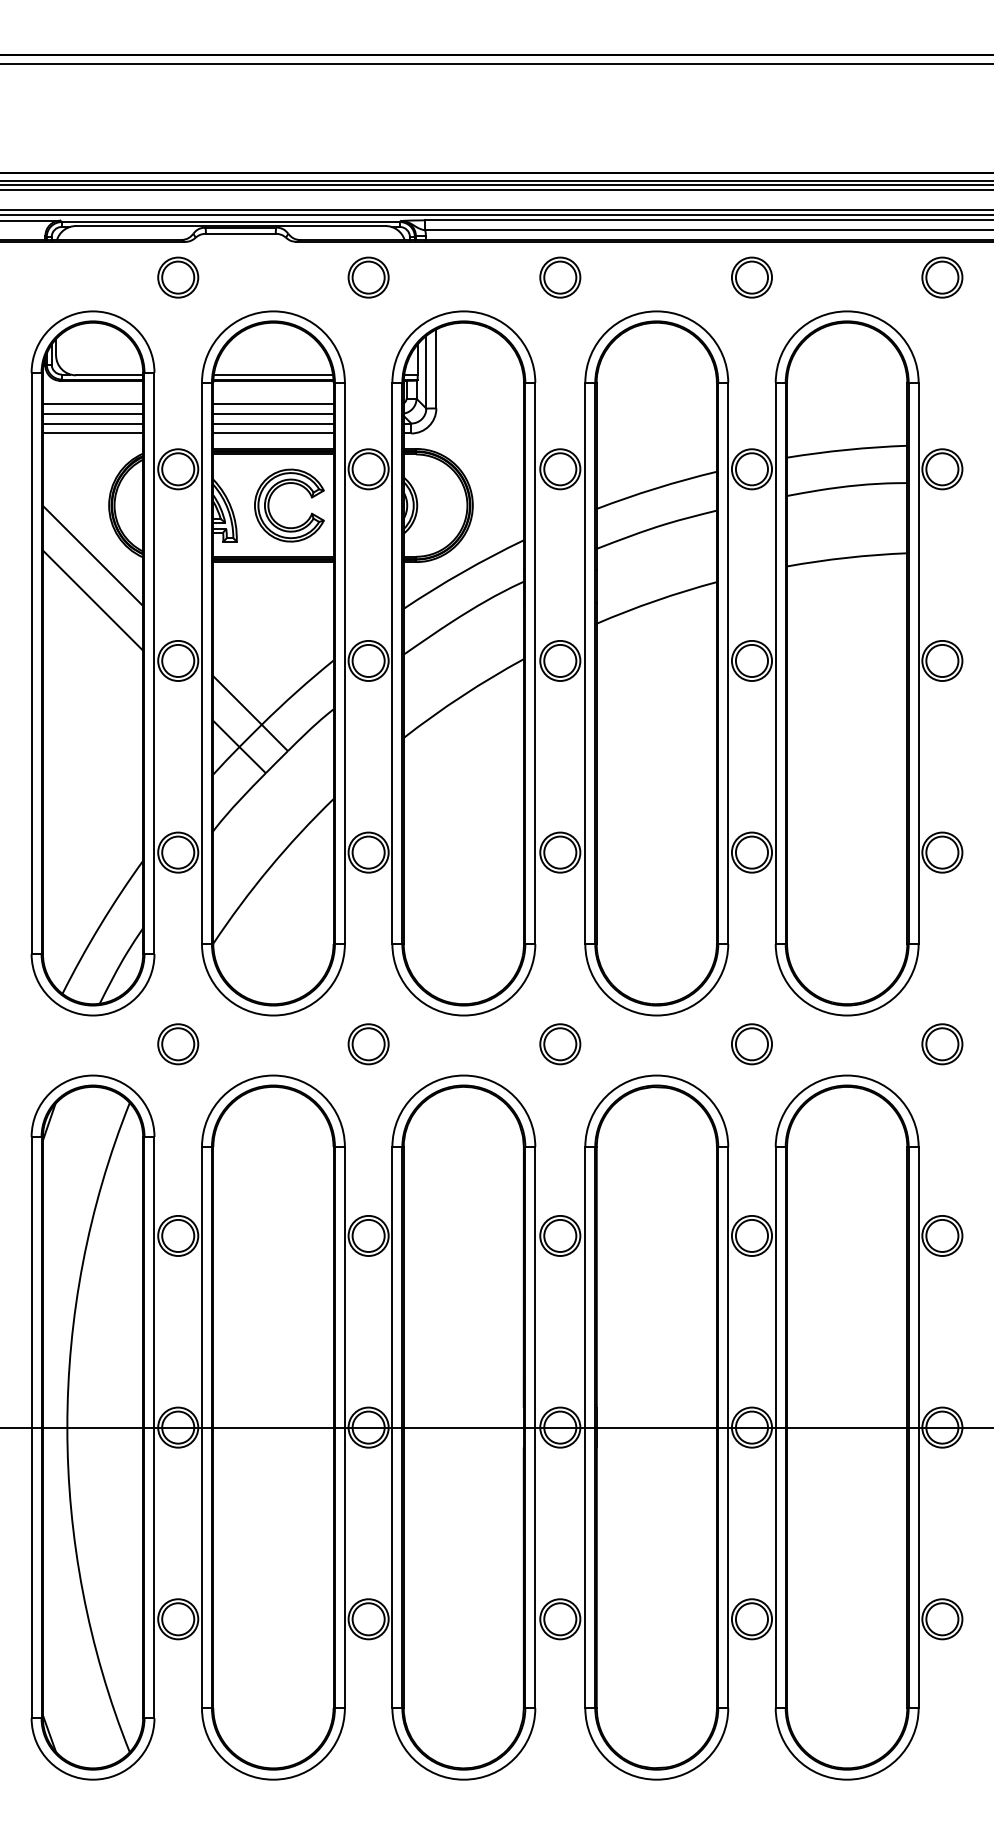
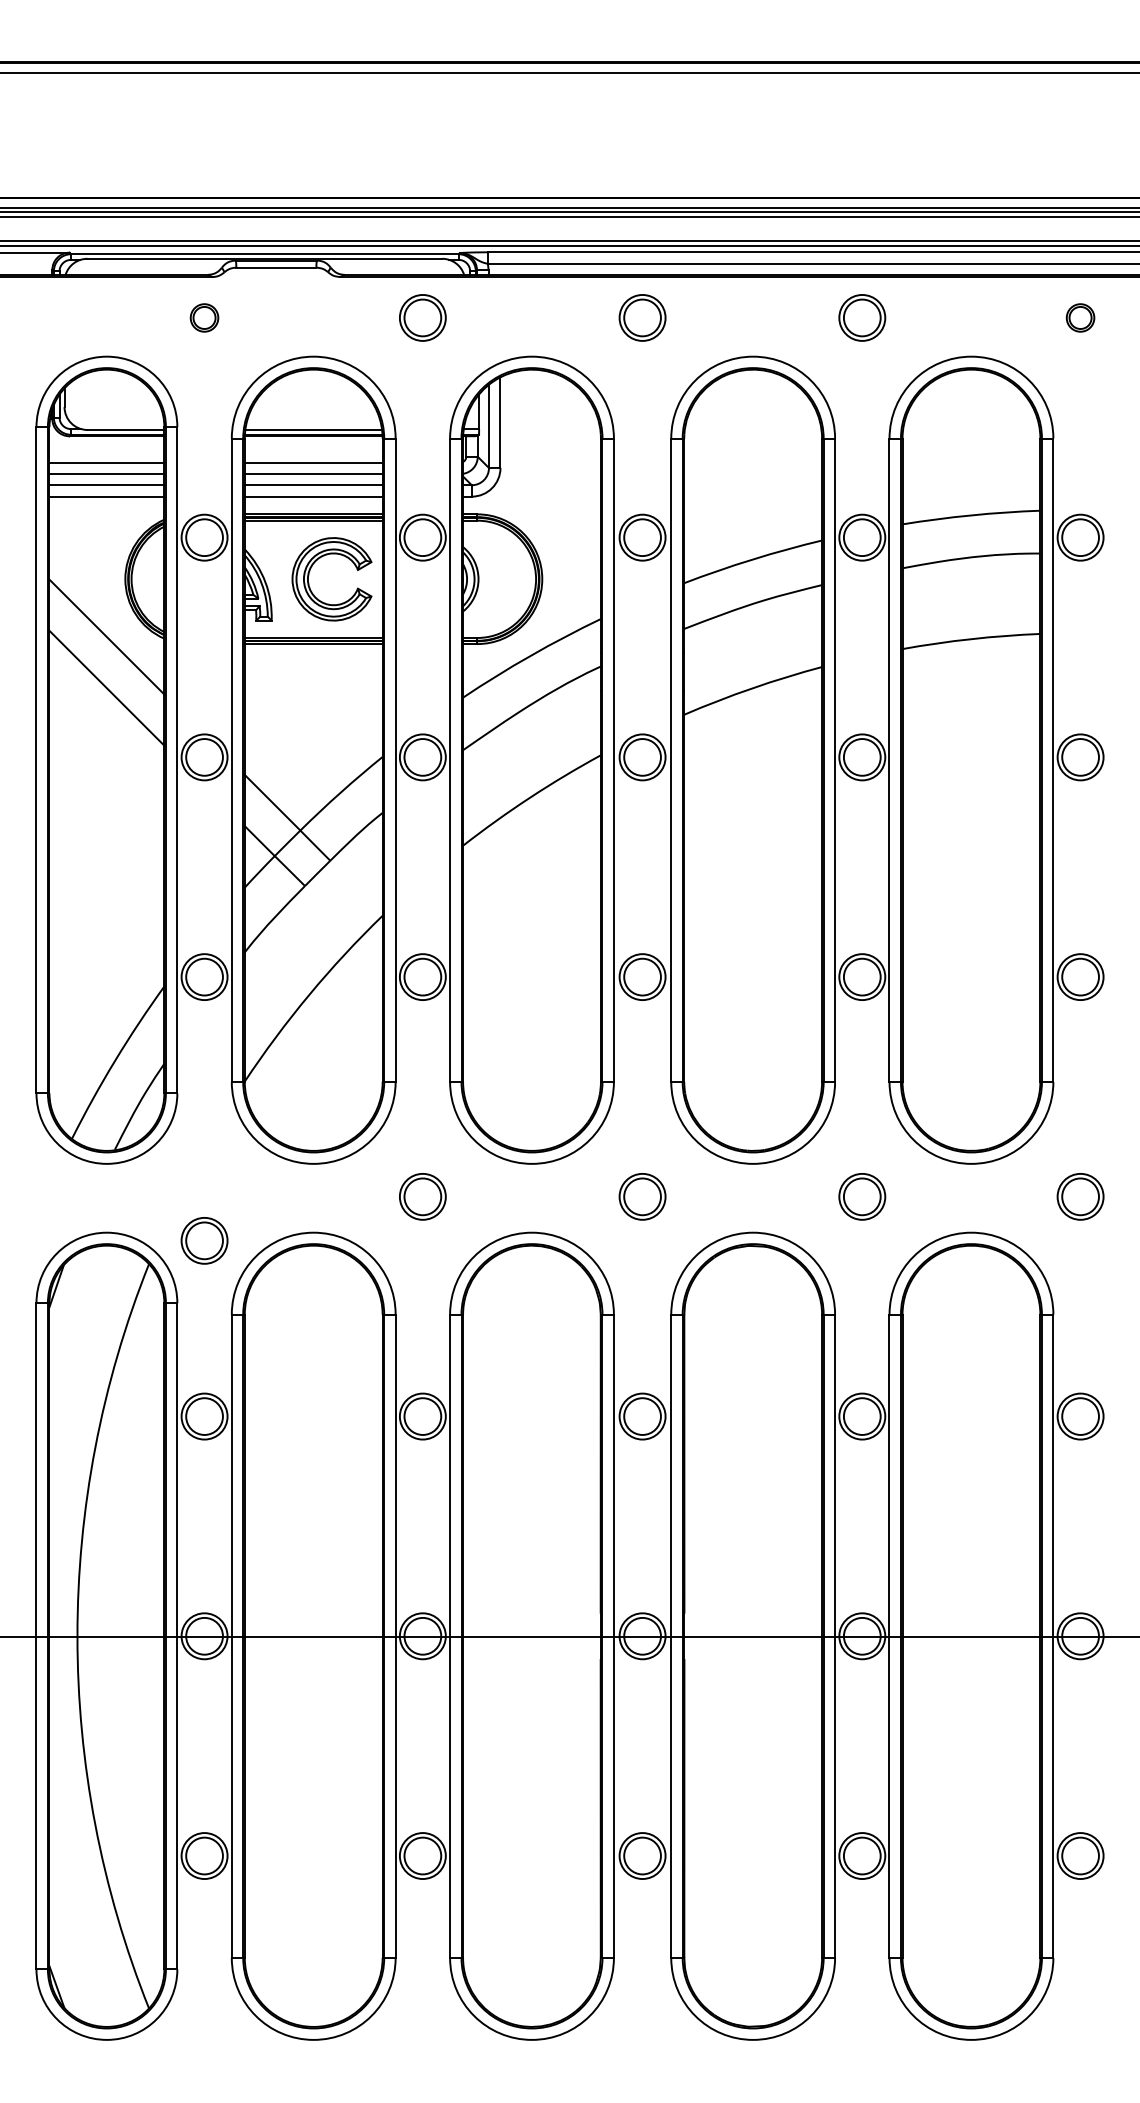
part: (178, 277) -> (204, 317), size x0.6
part: (942, 277) -> (1080, 317), size x0.6
part: (178, 1043) -> (204, 1240), moved

